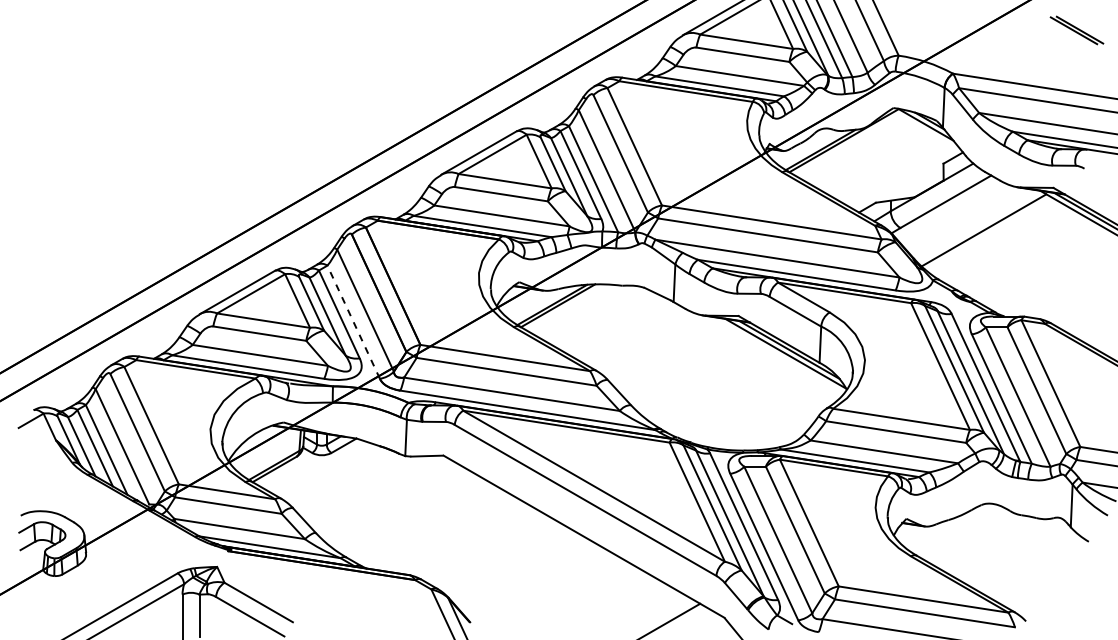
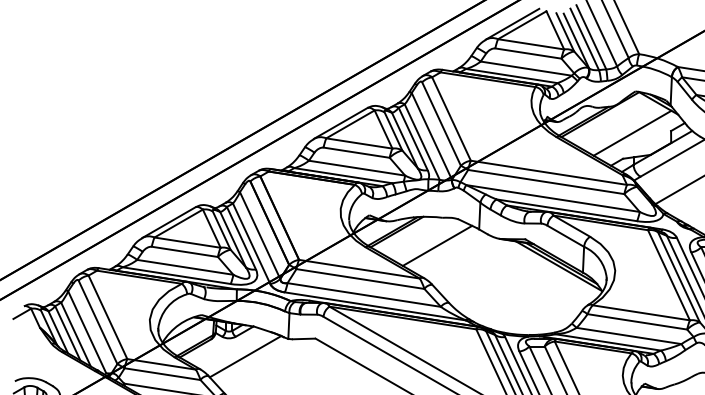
line: (889, 166) -> (632, 133), added
line: (353, 321) -> (251, 243), dashed -> solid
line: (614, 325) -> (437, 246), added
line: (344, 481) -> (245, 357), added

